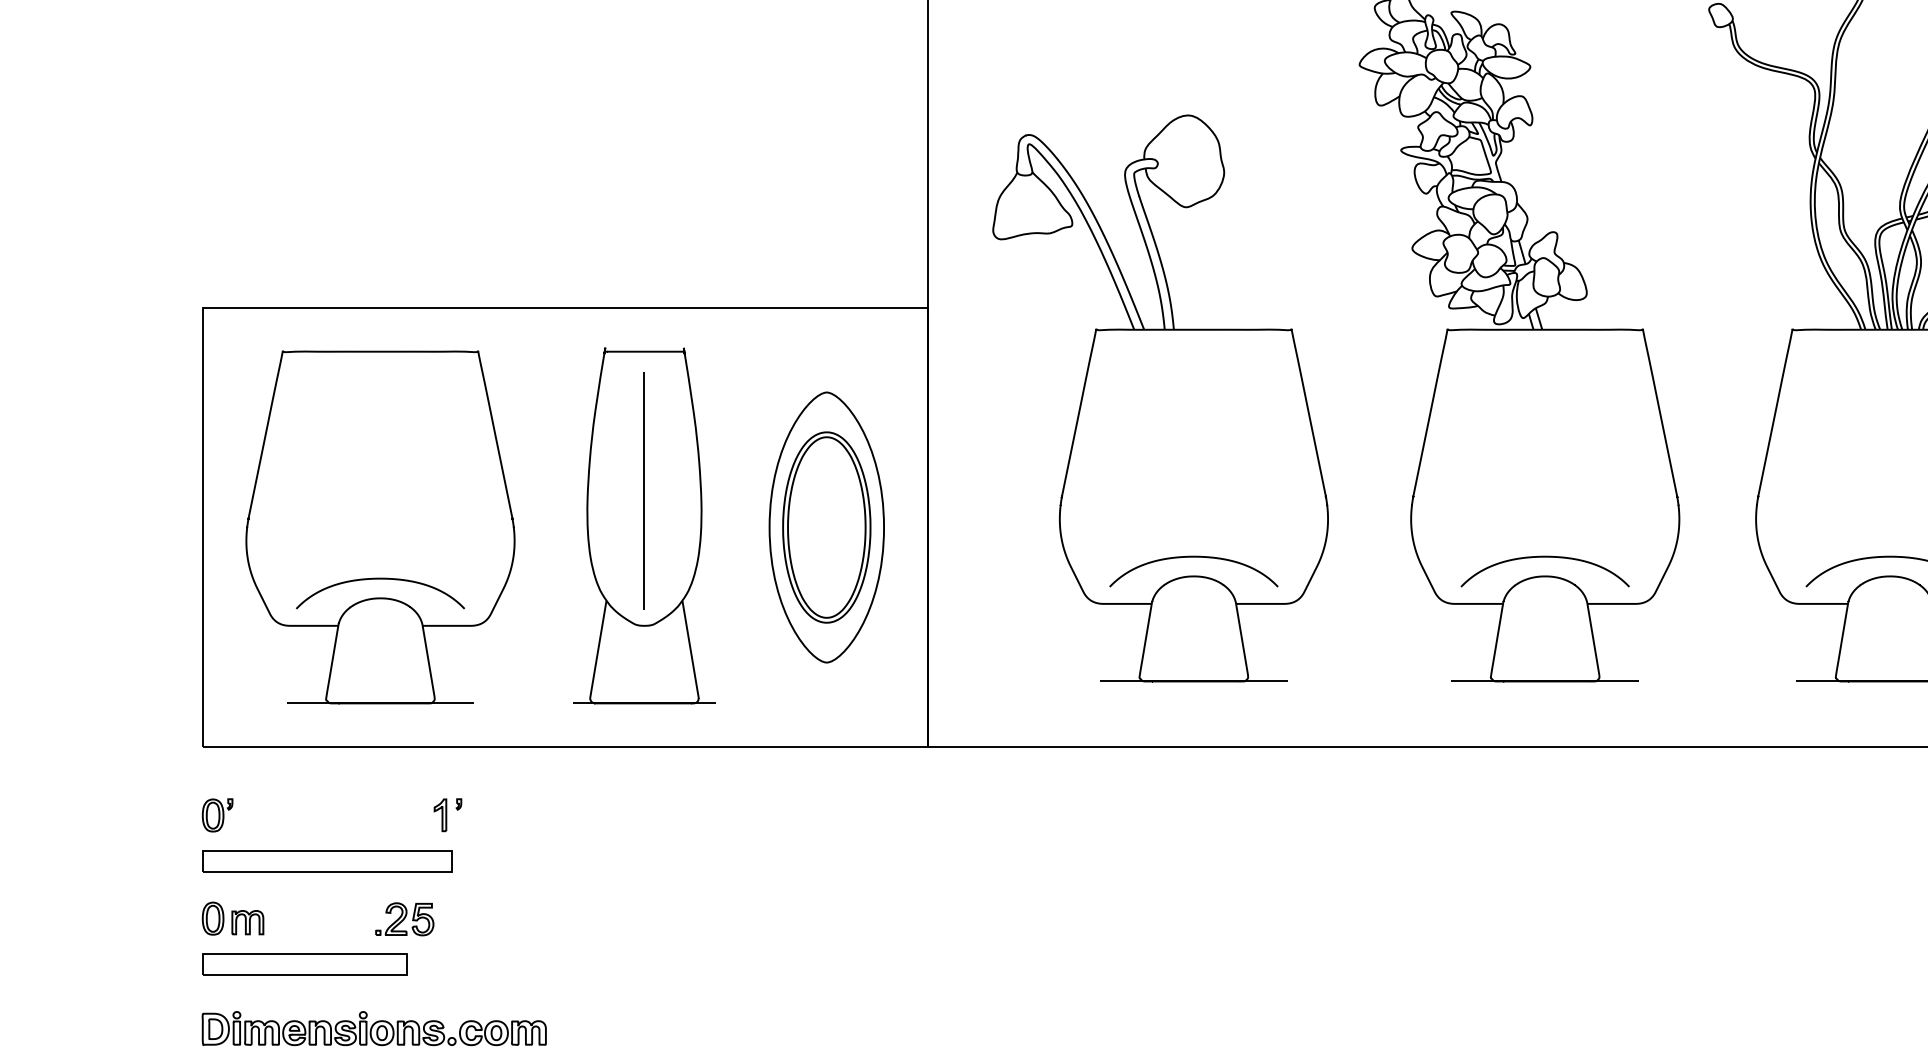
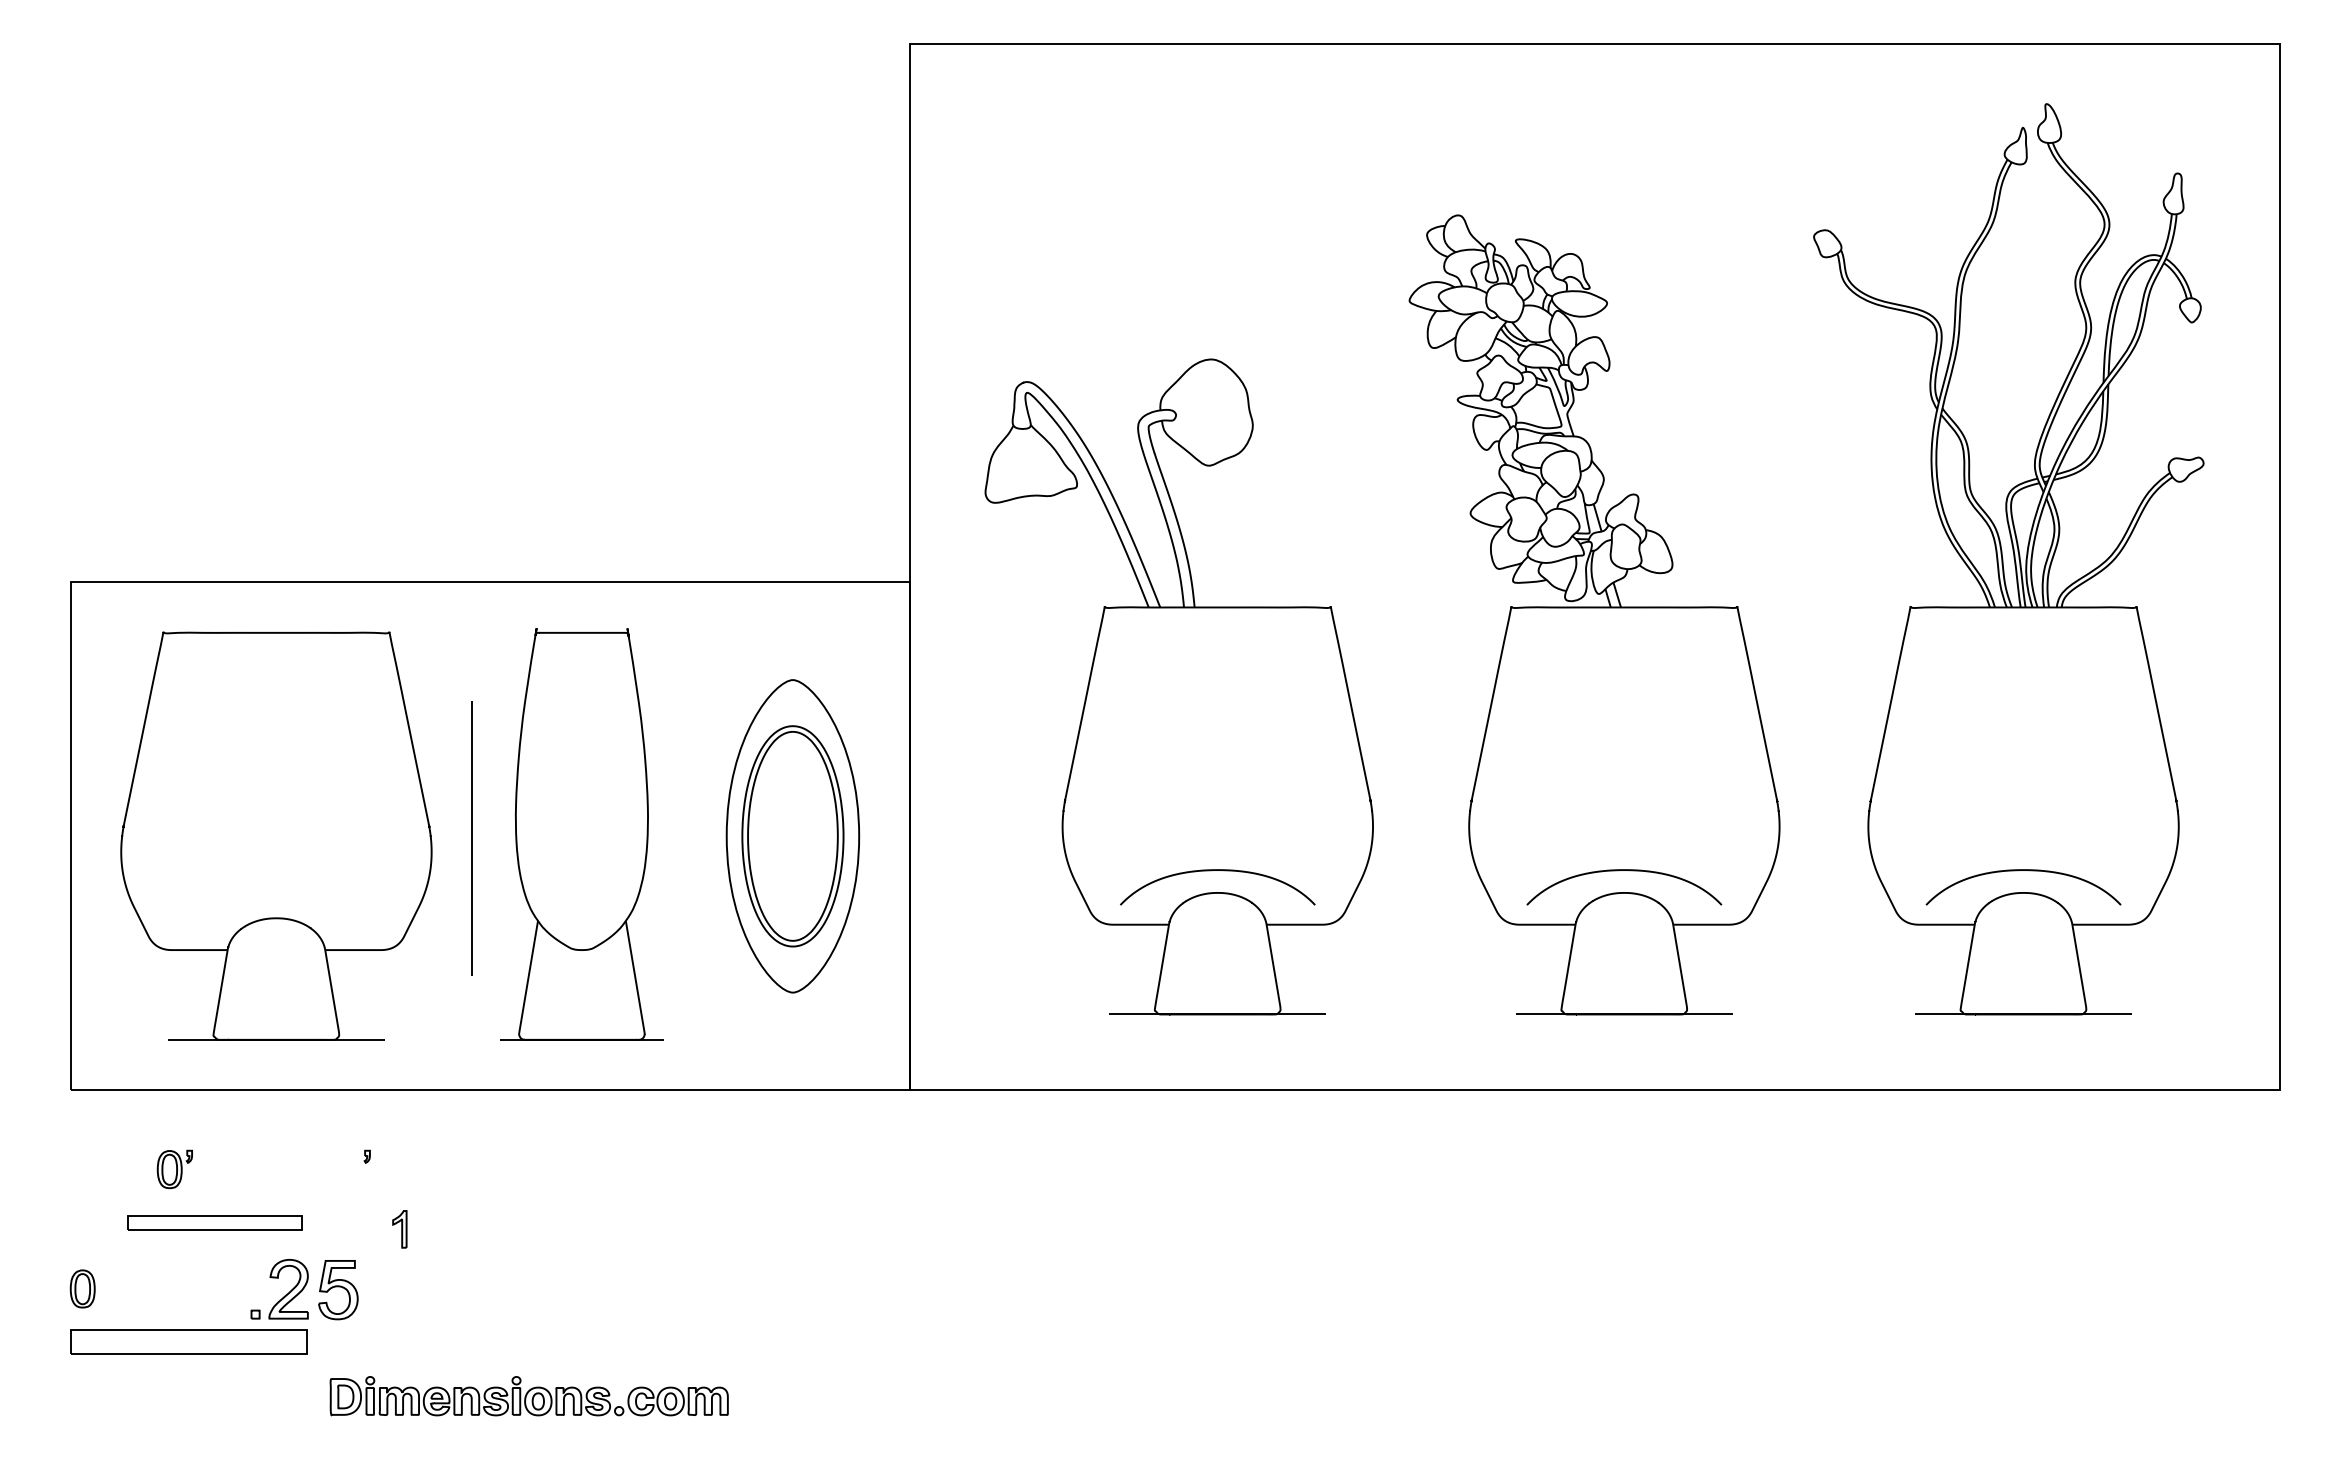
line: (644, 490) -> (471, 838), moved
curve: (380, 579) -> (276, 896), removed
part: (217, 815) -> (174, 1169), moved
part: (440, 815) -> (399, 1229), moved
part: (326, 861) -> (214, 1222), size x0.6
part: (404, 919) -> (304, 1289), size x1.6
part: (247, 922) -> (122, 1293), removed
part: (373, 1028) -> (528, 1396), moved

